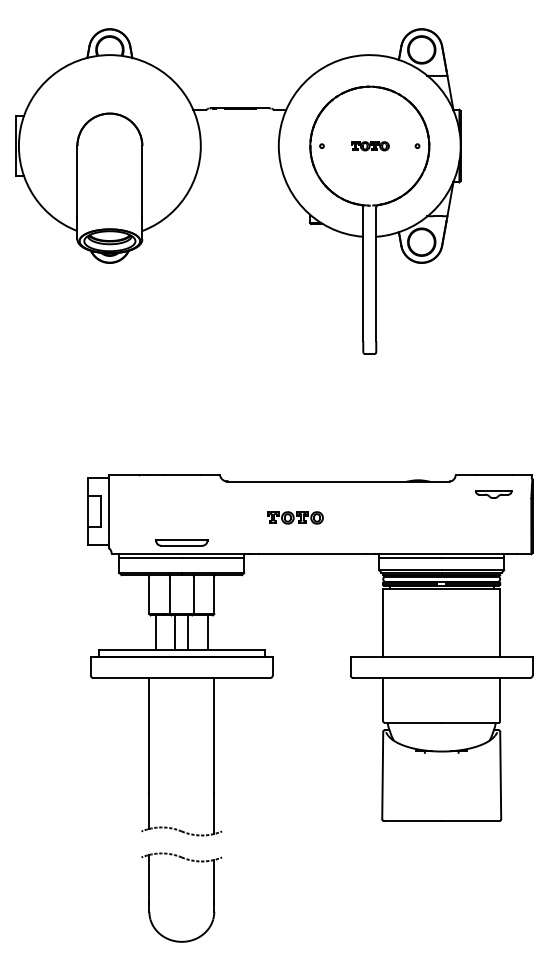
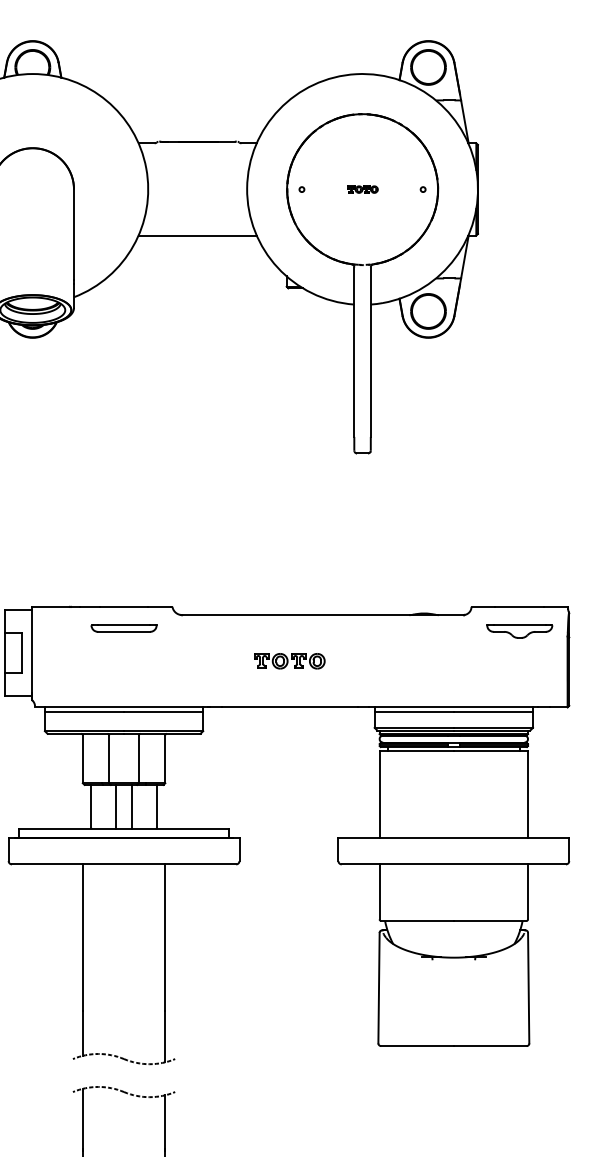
part: (369, 145) -> (362, 188), size x0.62
line: (239, 182) -> (197, 235), added
part: (493, 494) -> (519, 631), size x1.43
part: (295, 517) -> (289, 660), moved
part: (181, 542) -> (123, 627), moved

